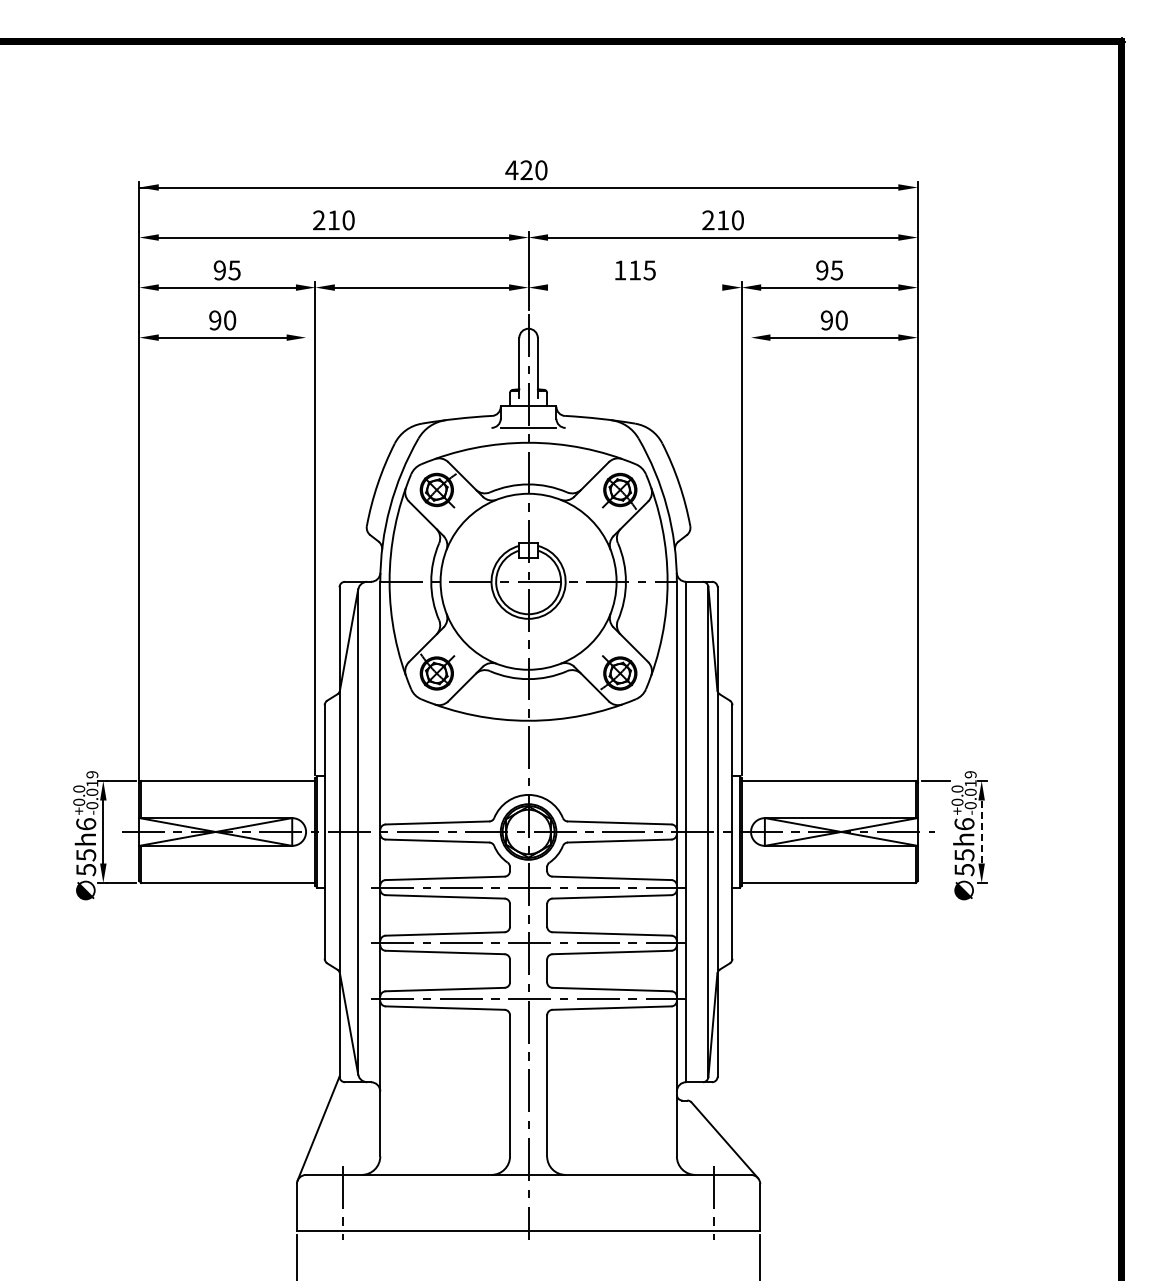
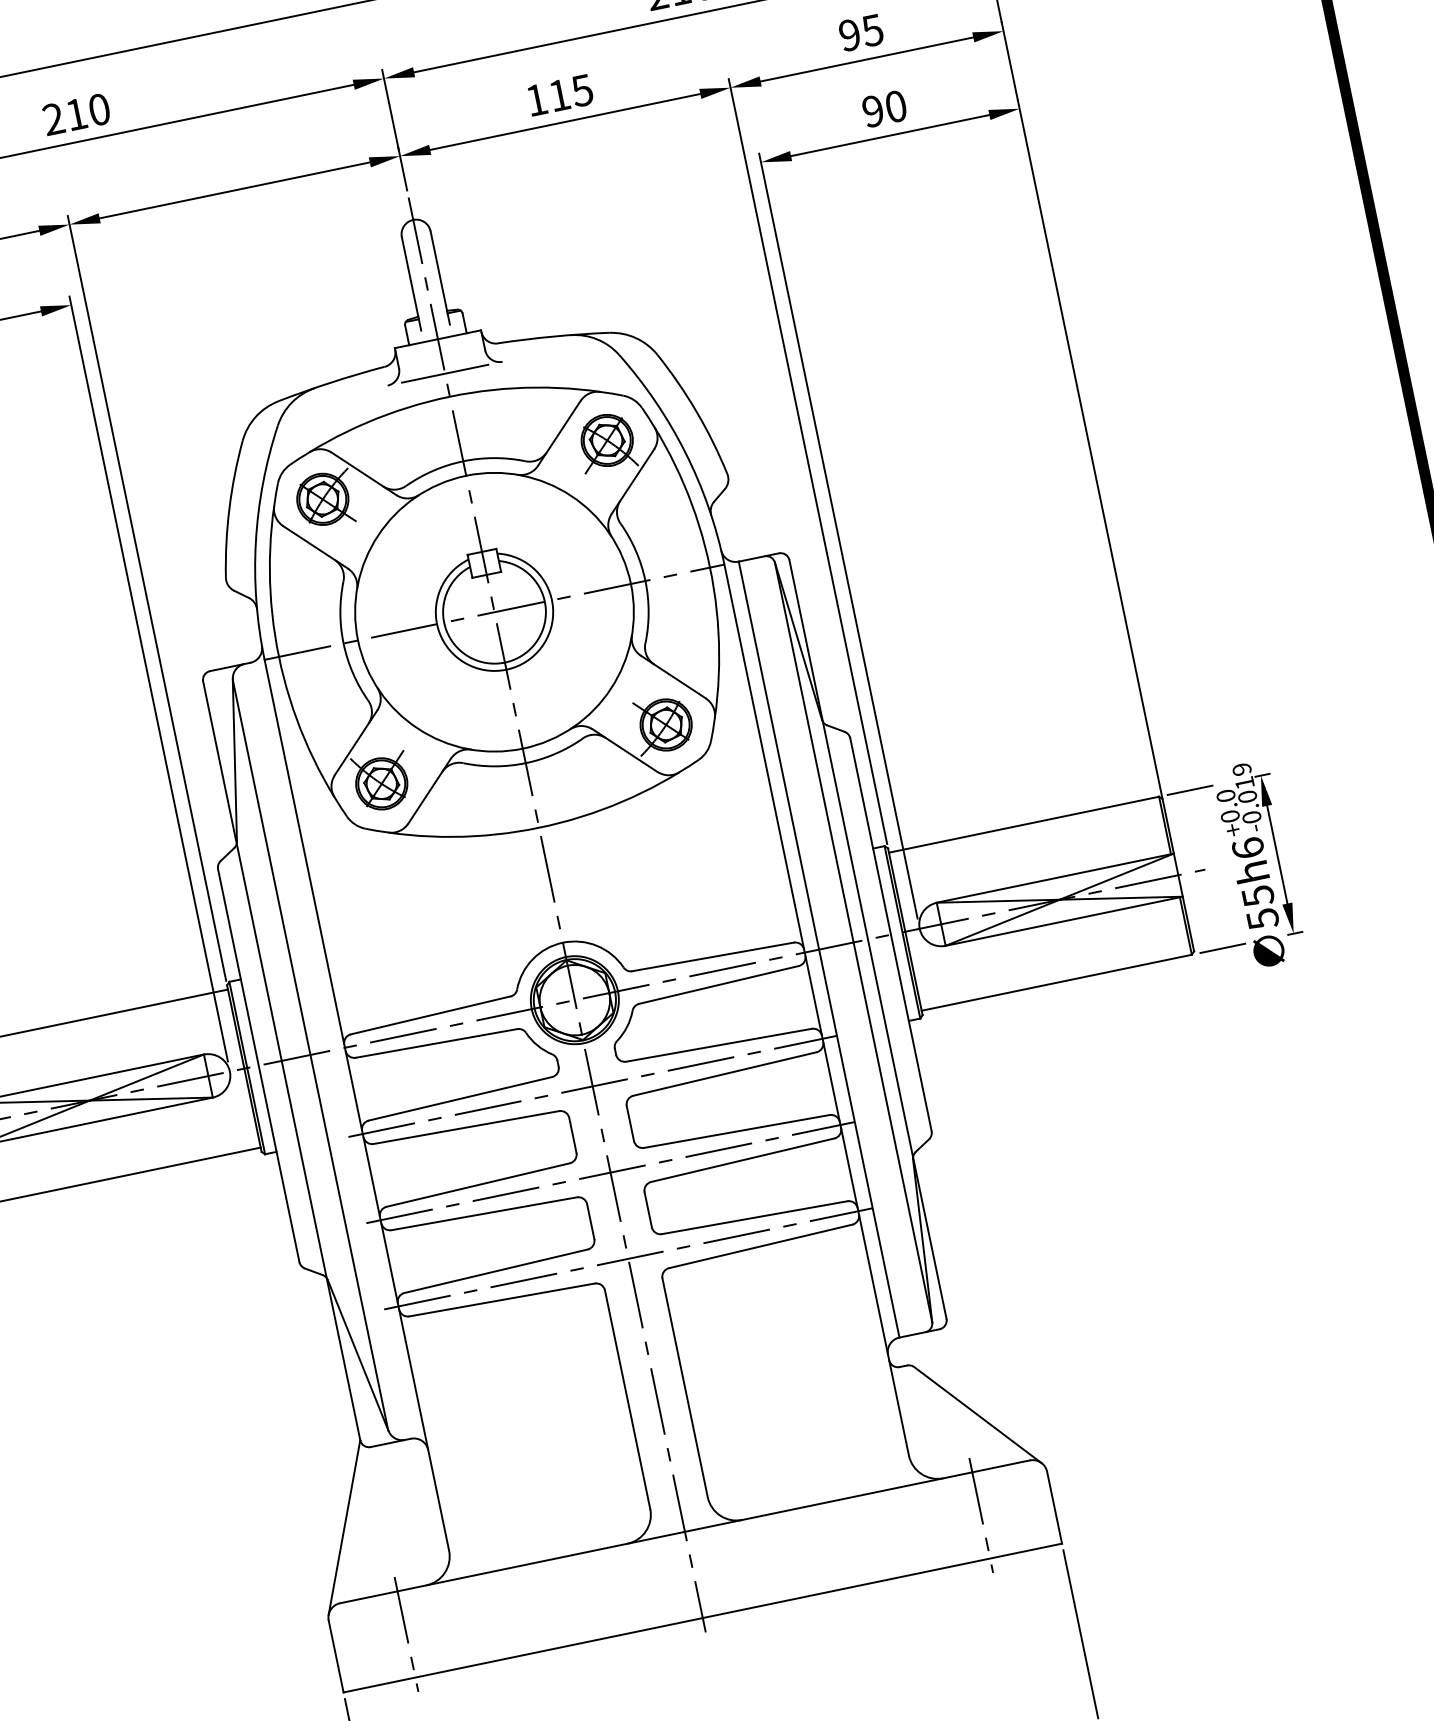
line: (635, 287) -> (565, 121), added
line: (306, 578) -> (149, 678), added
line: (751, 578) -> (839, 535), added
line: (981, 832) -> (1277, 855), dashed -> solid
line: (935, 882) -> (1221, 947), added

